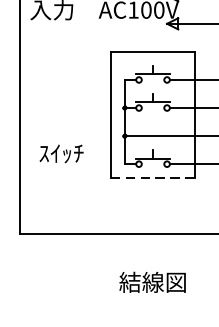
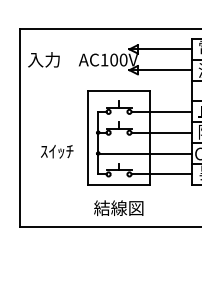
text: (62, 153) -> (57, 151), moved
line: (153, 177) -> (119, 184), dashed -> solid
text: (152, 281) -> (118, 207), moved

